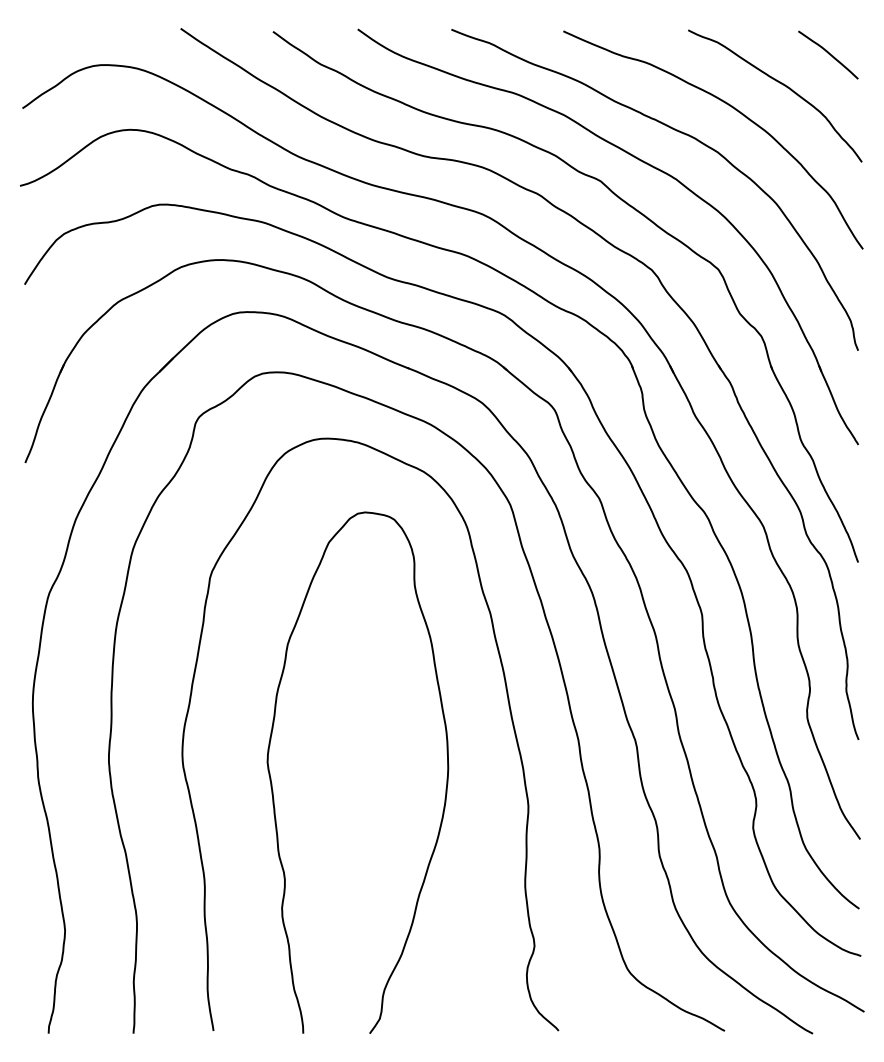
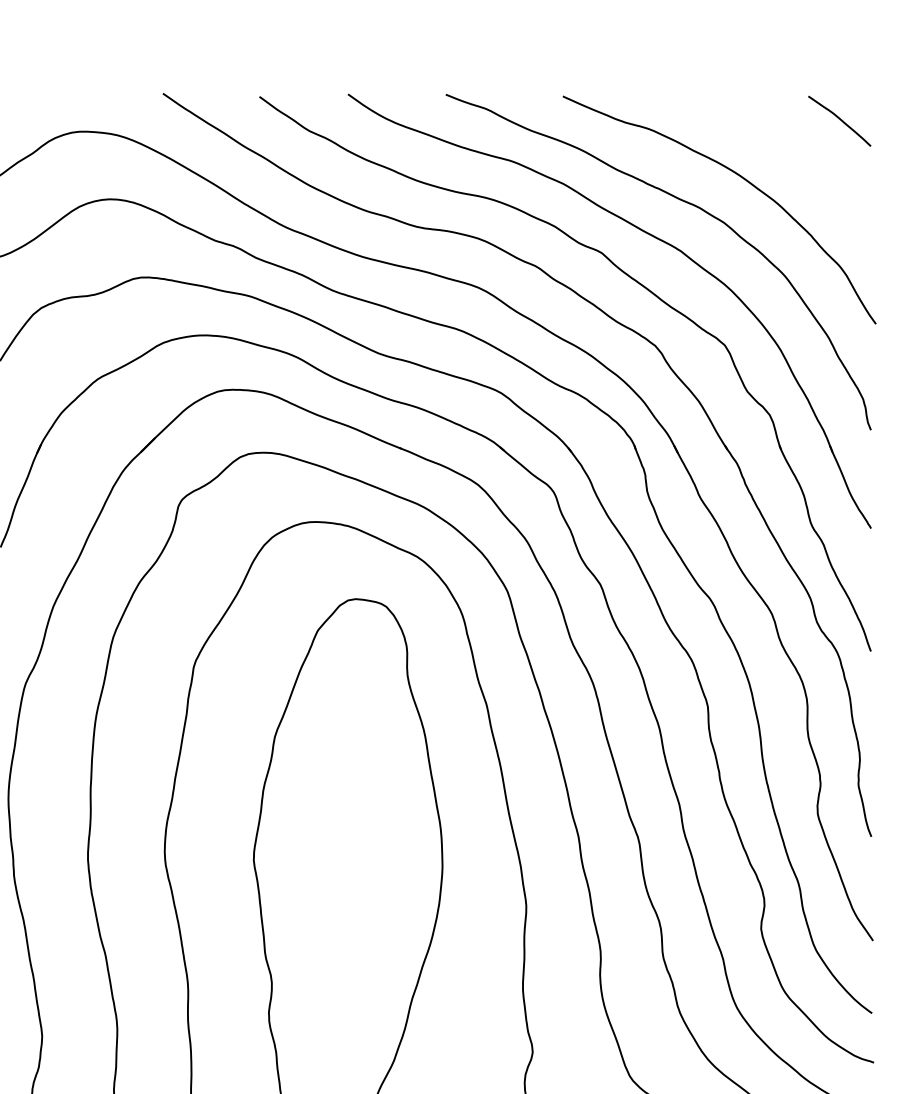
curve: (781, 84) -> (790, 151), removed

